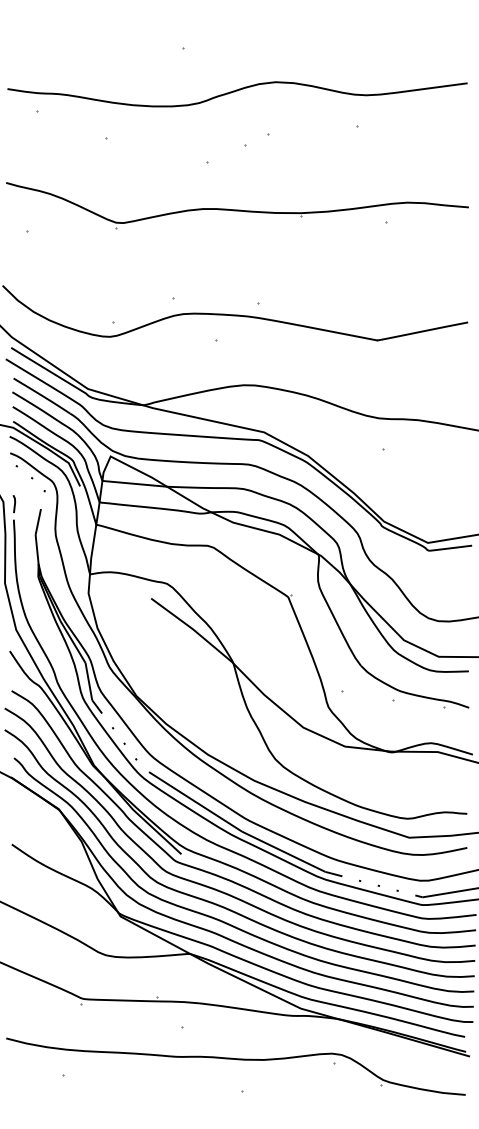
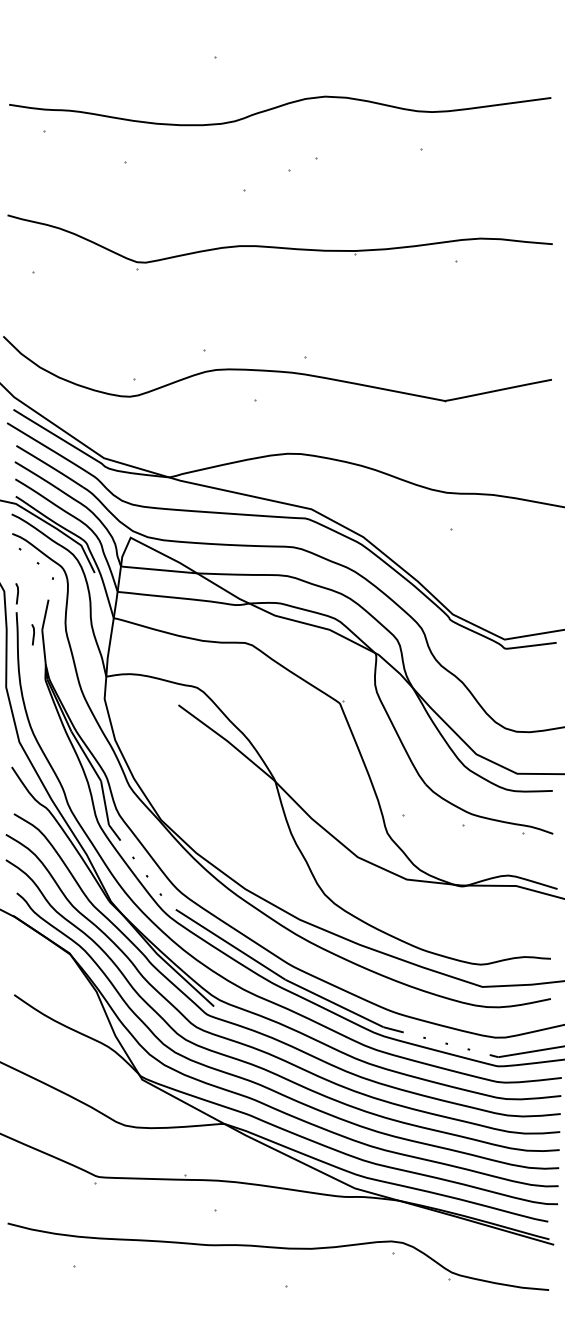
line: (28, 538) -> (33, 634), added

